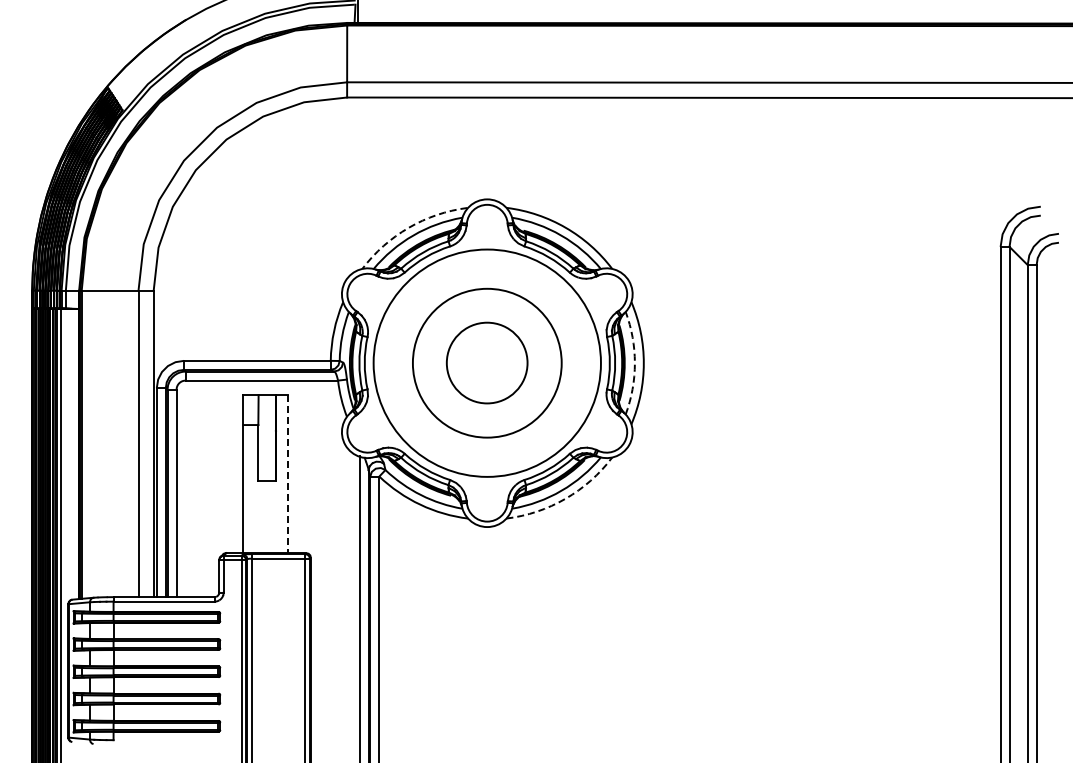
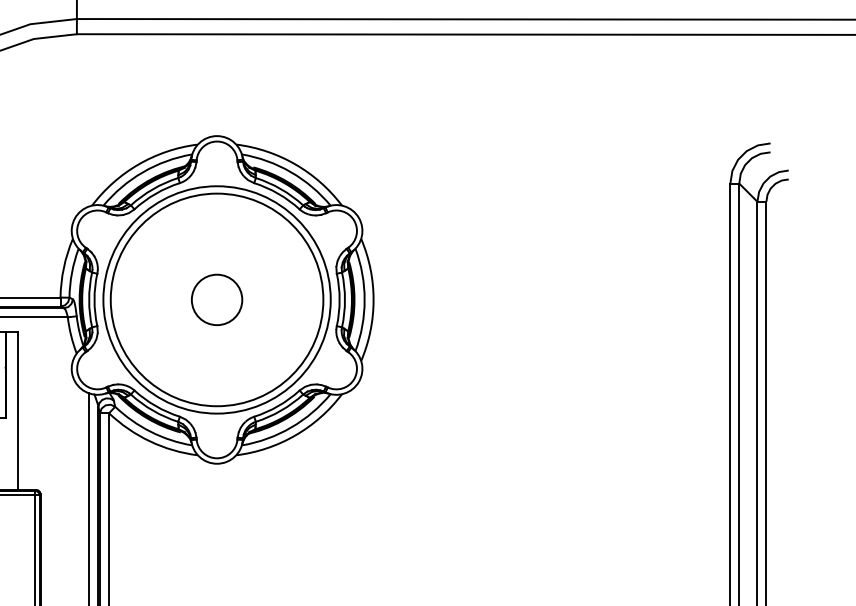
arc: (408, 227) -> (138, 164), dashed -> solid
circle: (487, 362) -> (217, 299), size x1.43
circle: (487, 363) -> (217, 300), size x0.62
arc: (634, 363) -> (364, 300), dashed -> solid
line: (287, 474) -> (17, 411), dashed -> solid
arc: (565, 498) -> (295, 435), dashed -> solid

